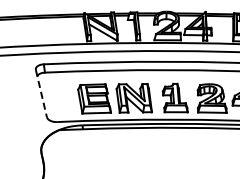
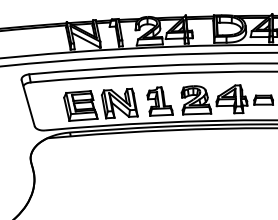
line: (41, 93) -> (28, 103), dashed -> solid

